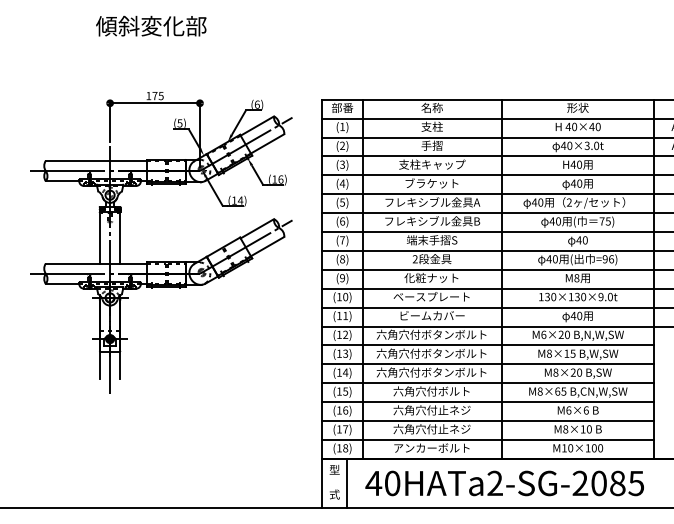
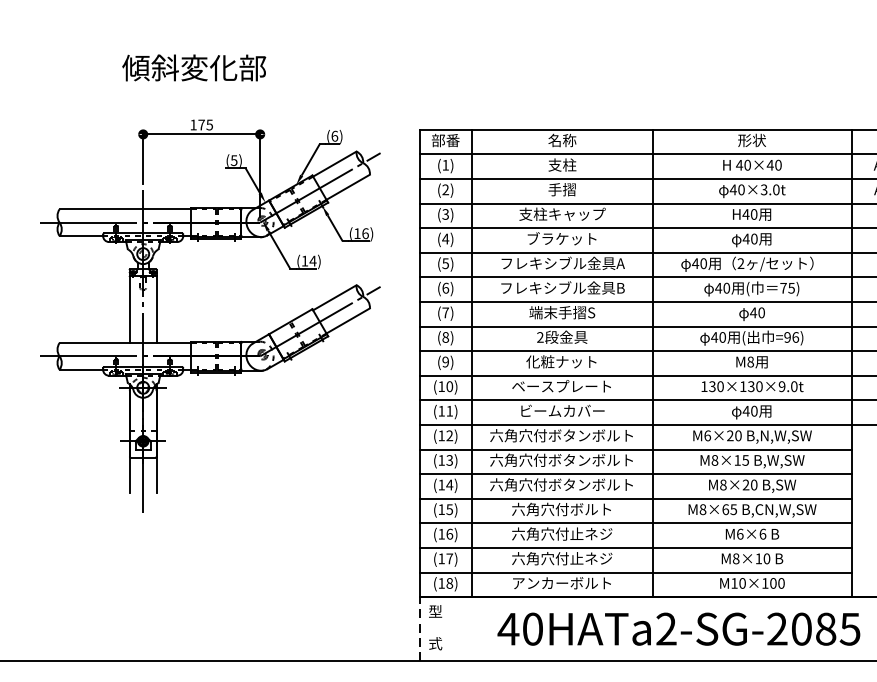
text: (151, 25) -> (194, 67), moved
line: (322, 483) -> (419, 629), solid -> dashed
line: (347, 483) -> (452, 629), removed
text: (504, 483) -> (678, 629), moved

